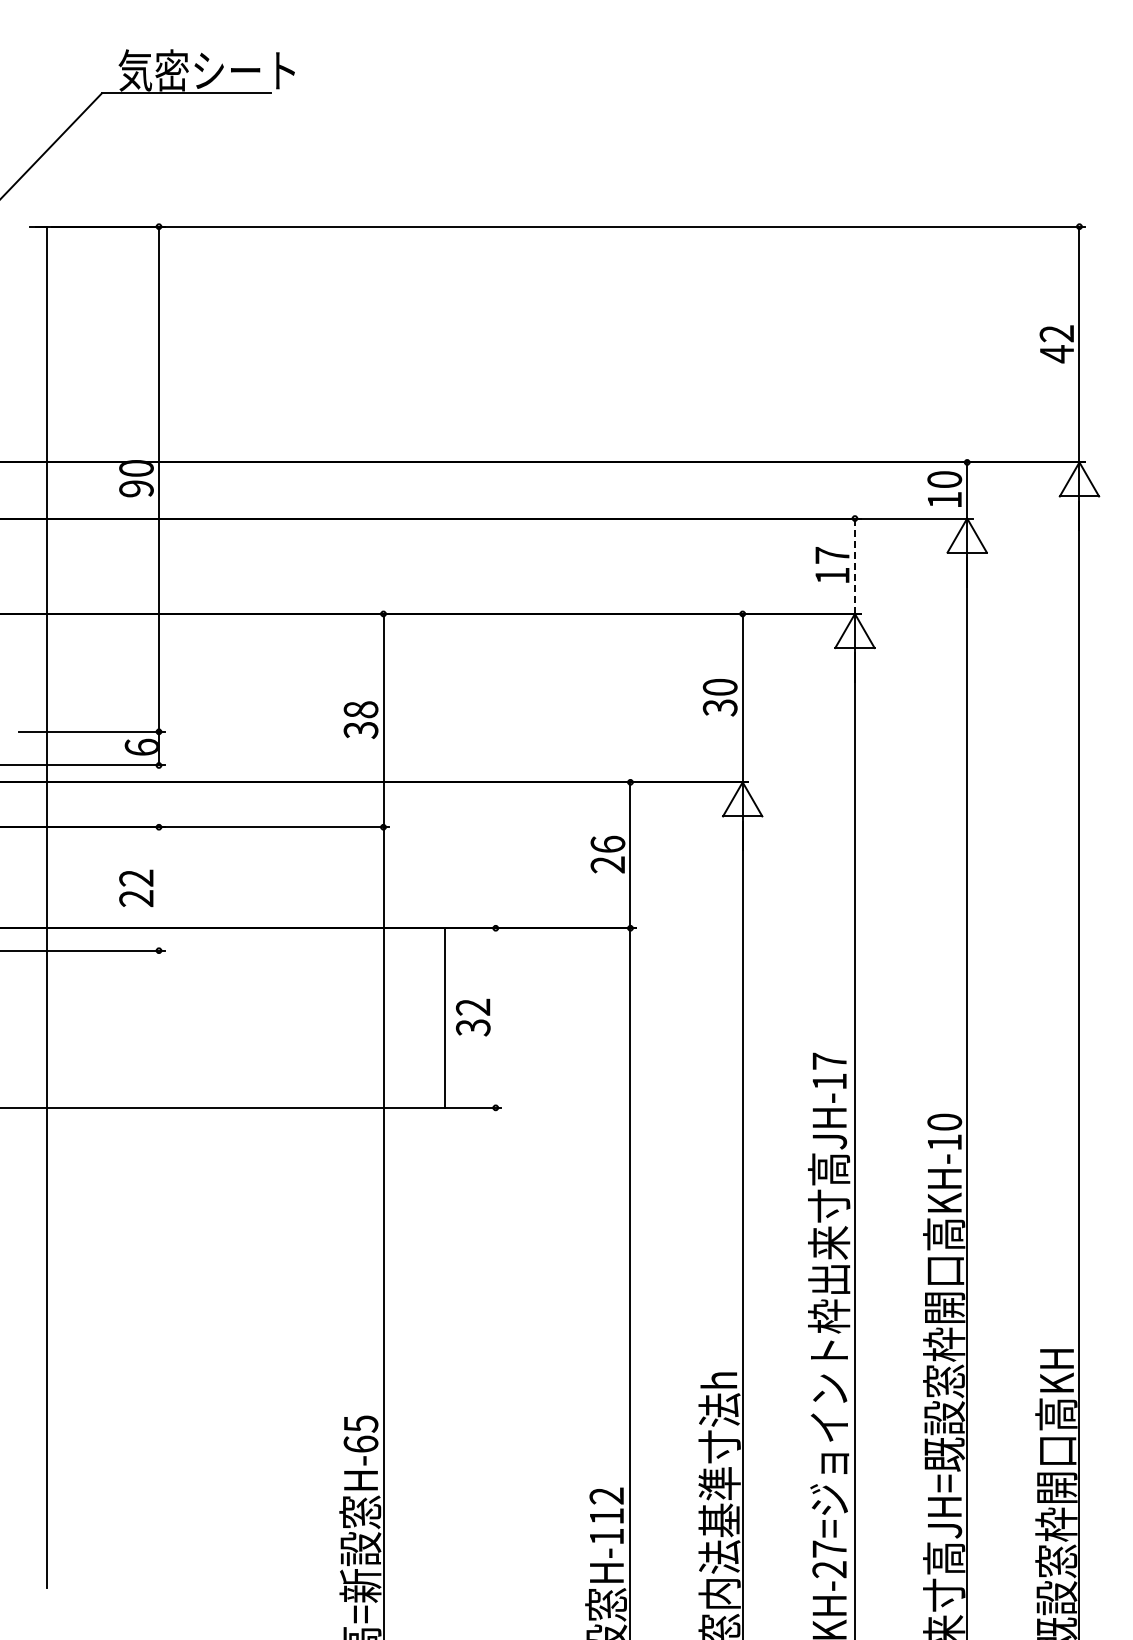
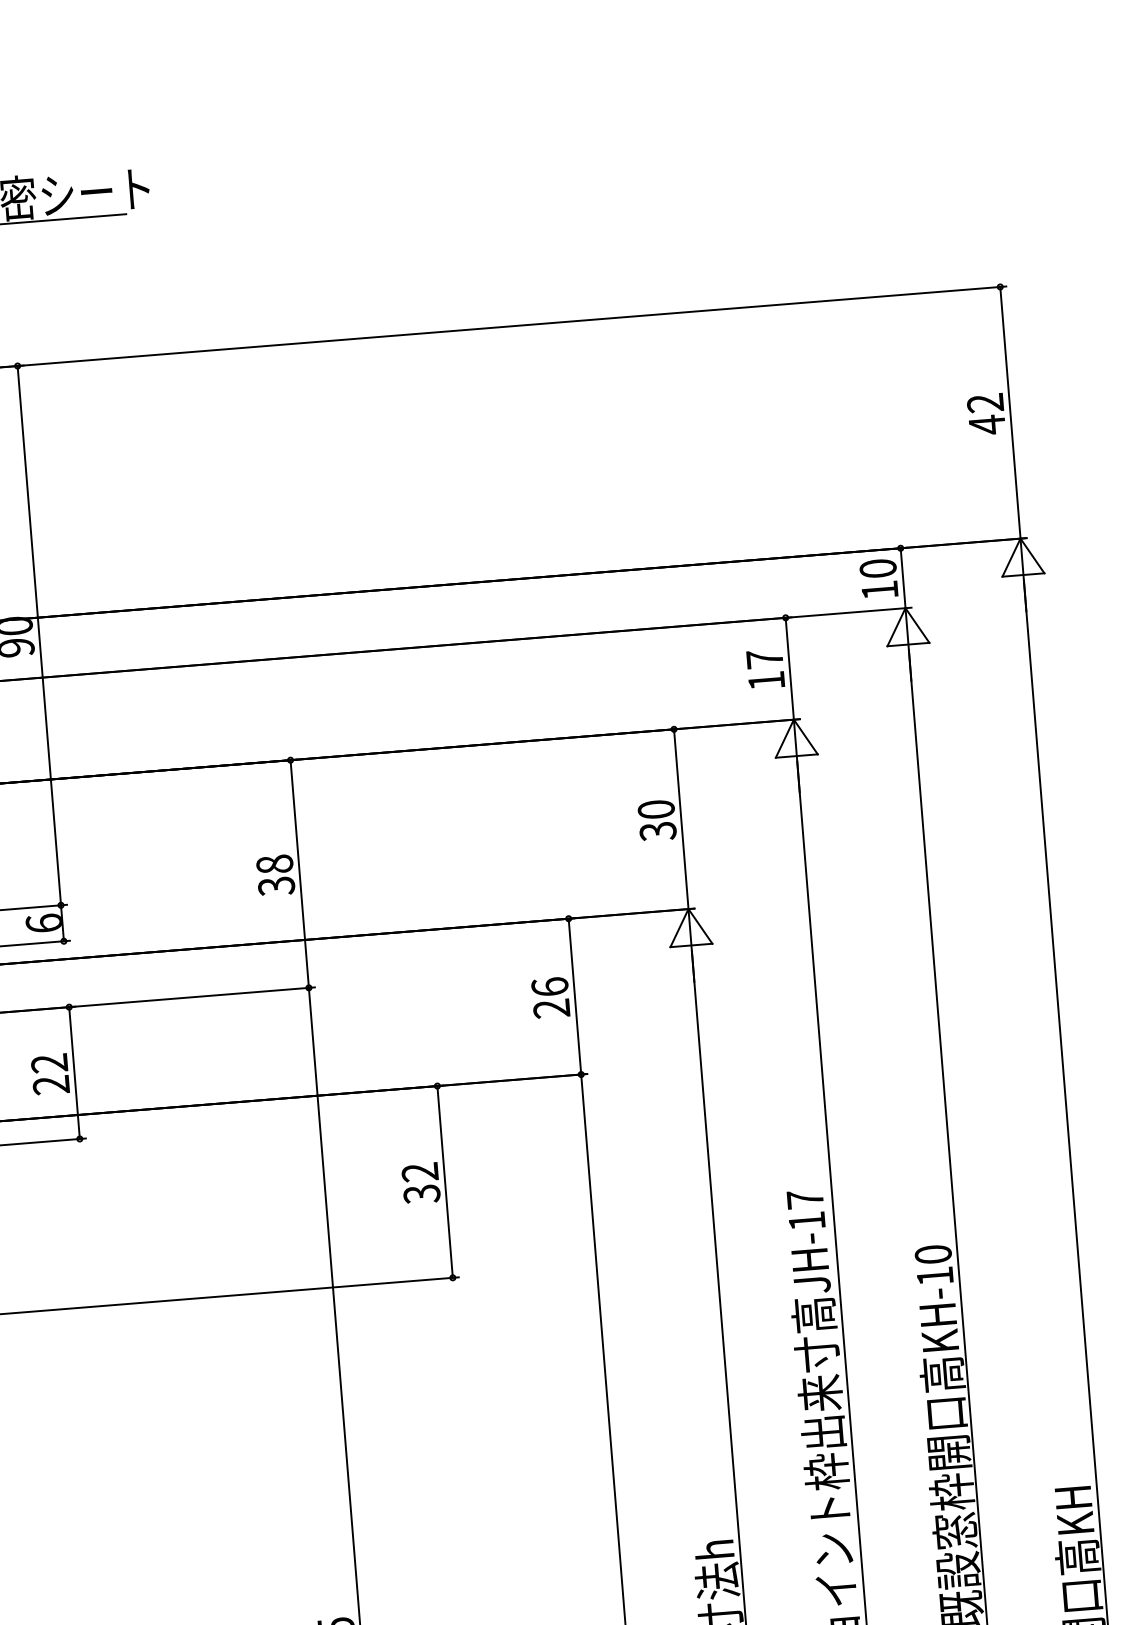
line: (854, 566) -> (789, 669), dashed -> solid
line: (159, 888) -> (75, 1072), added
line: (444, 1017) -> (444, 1181), moved

